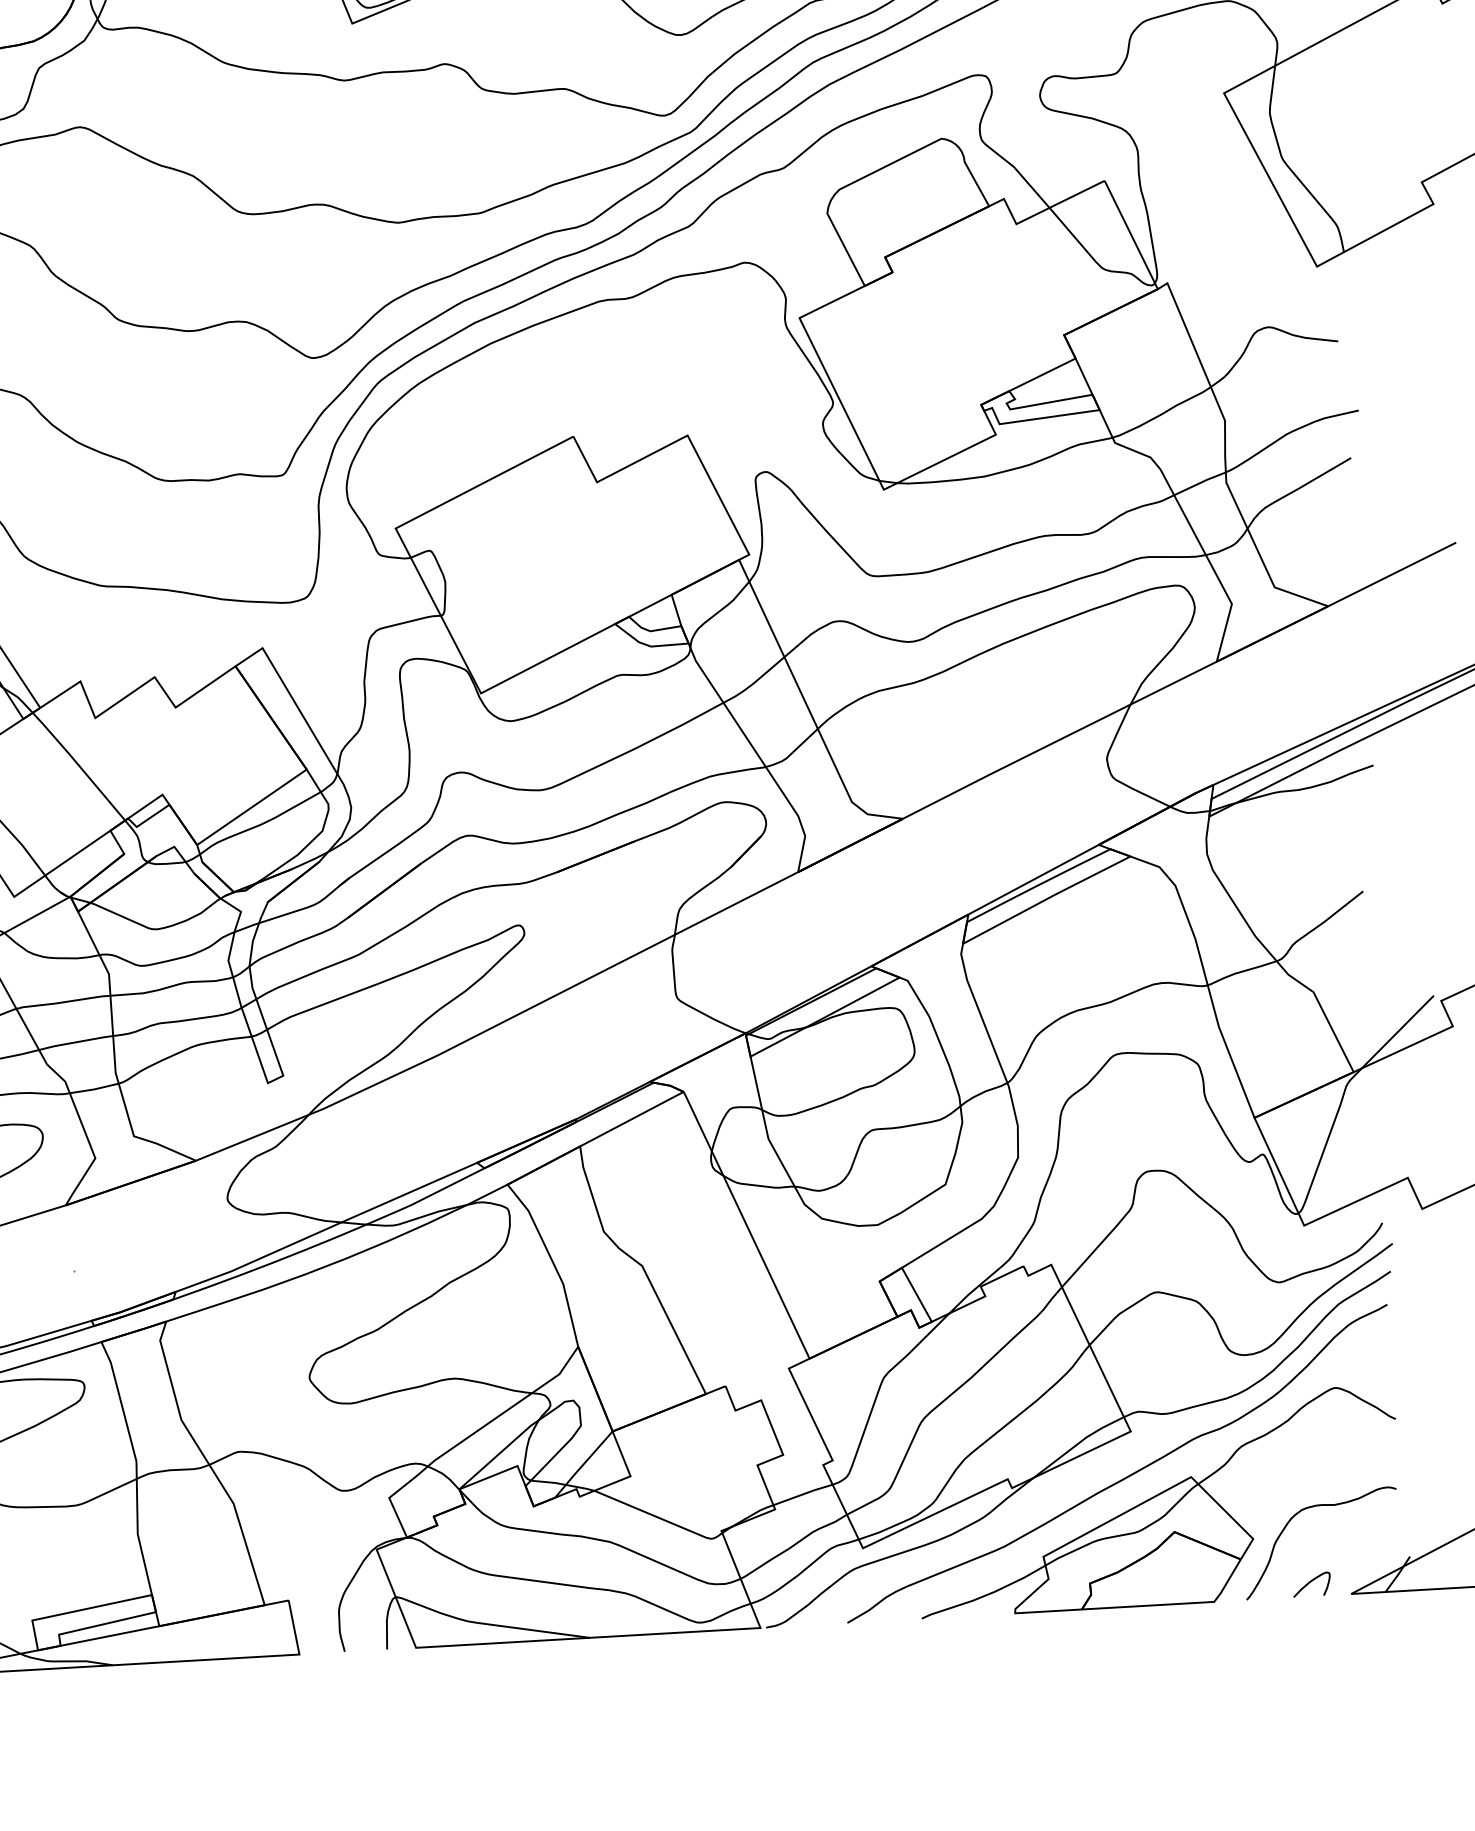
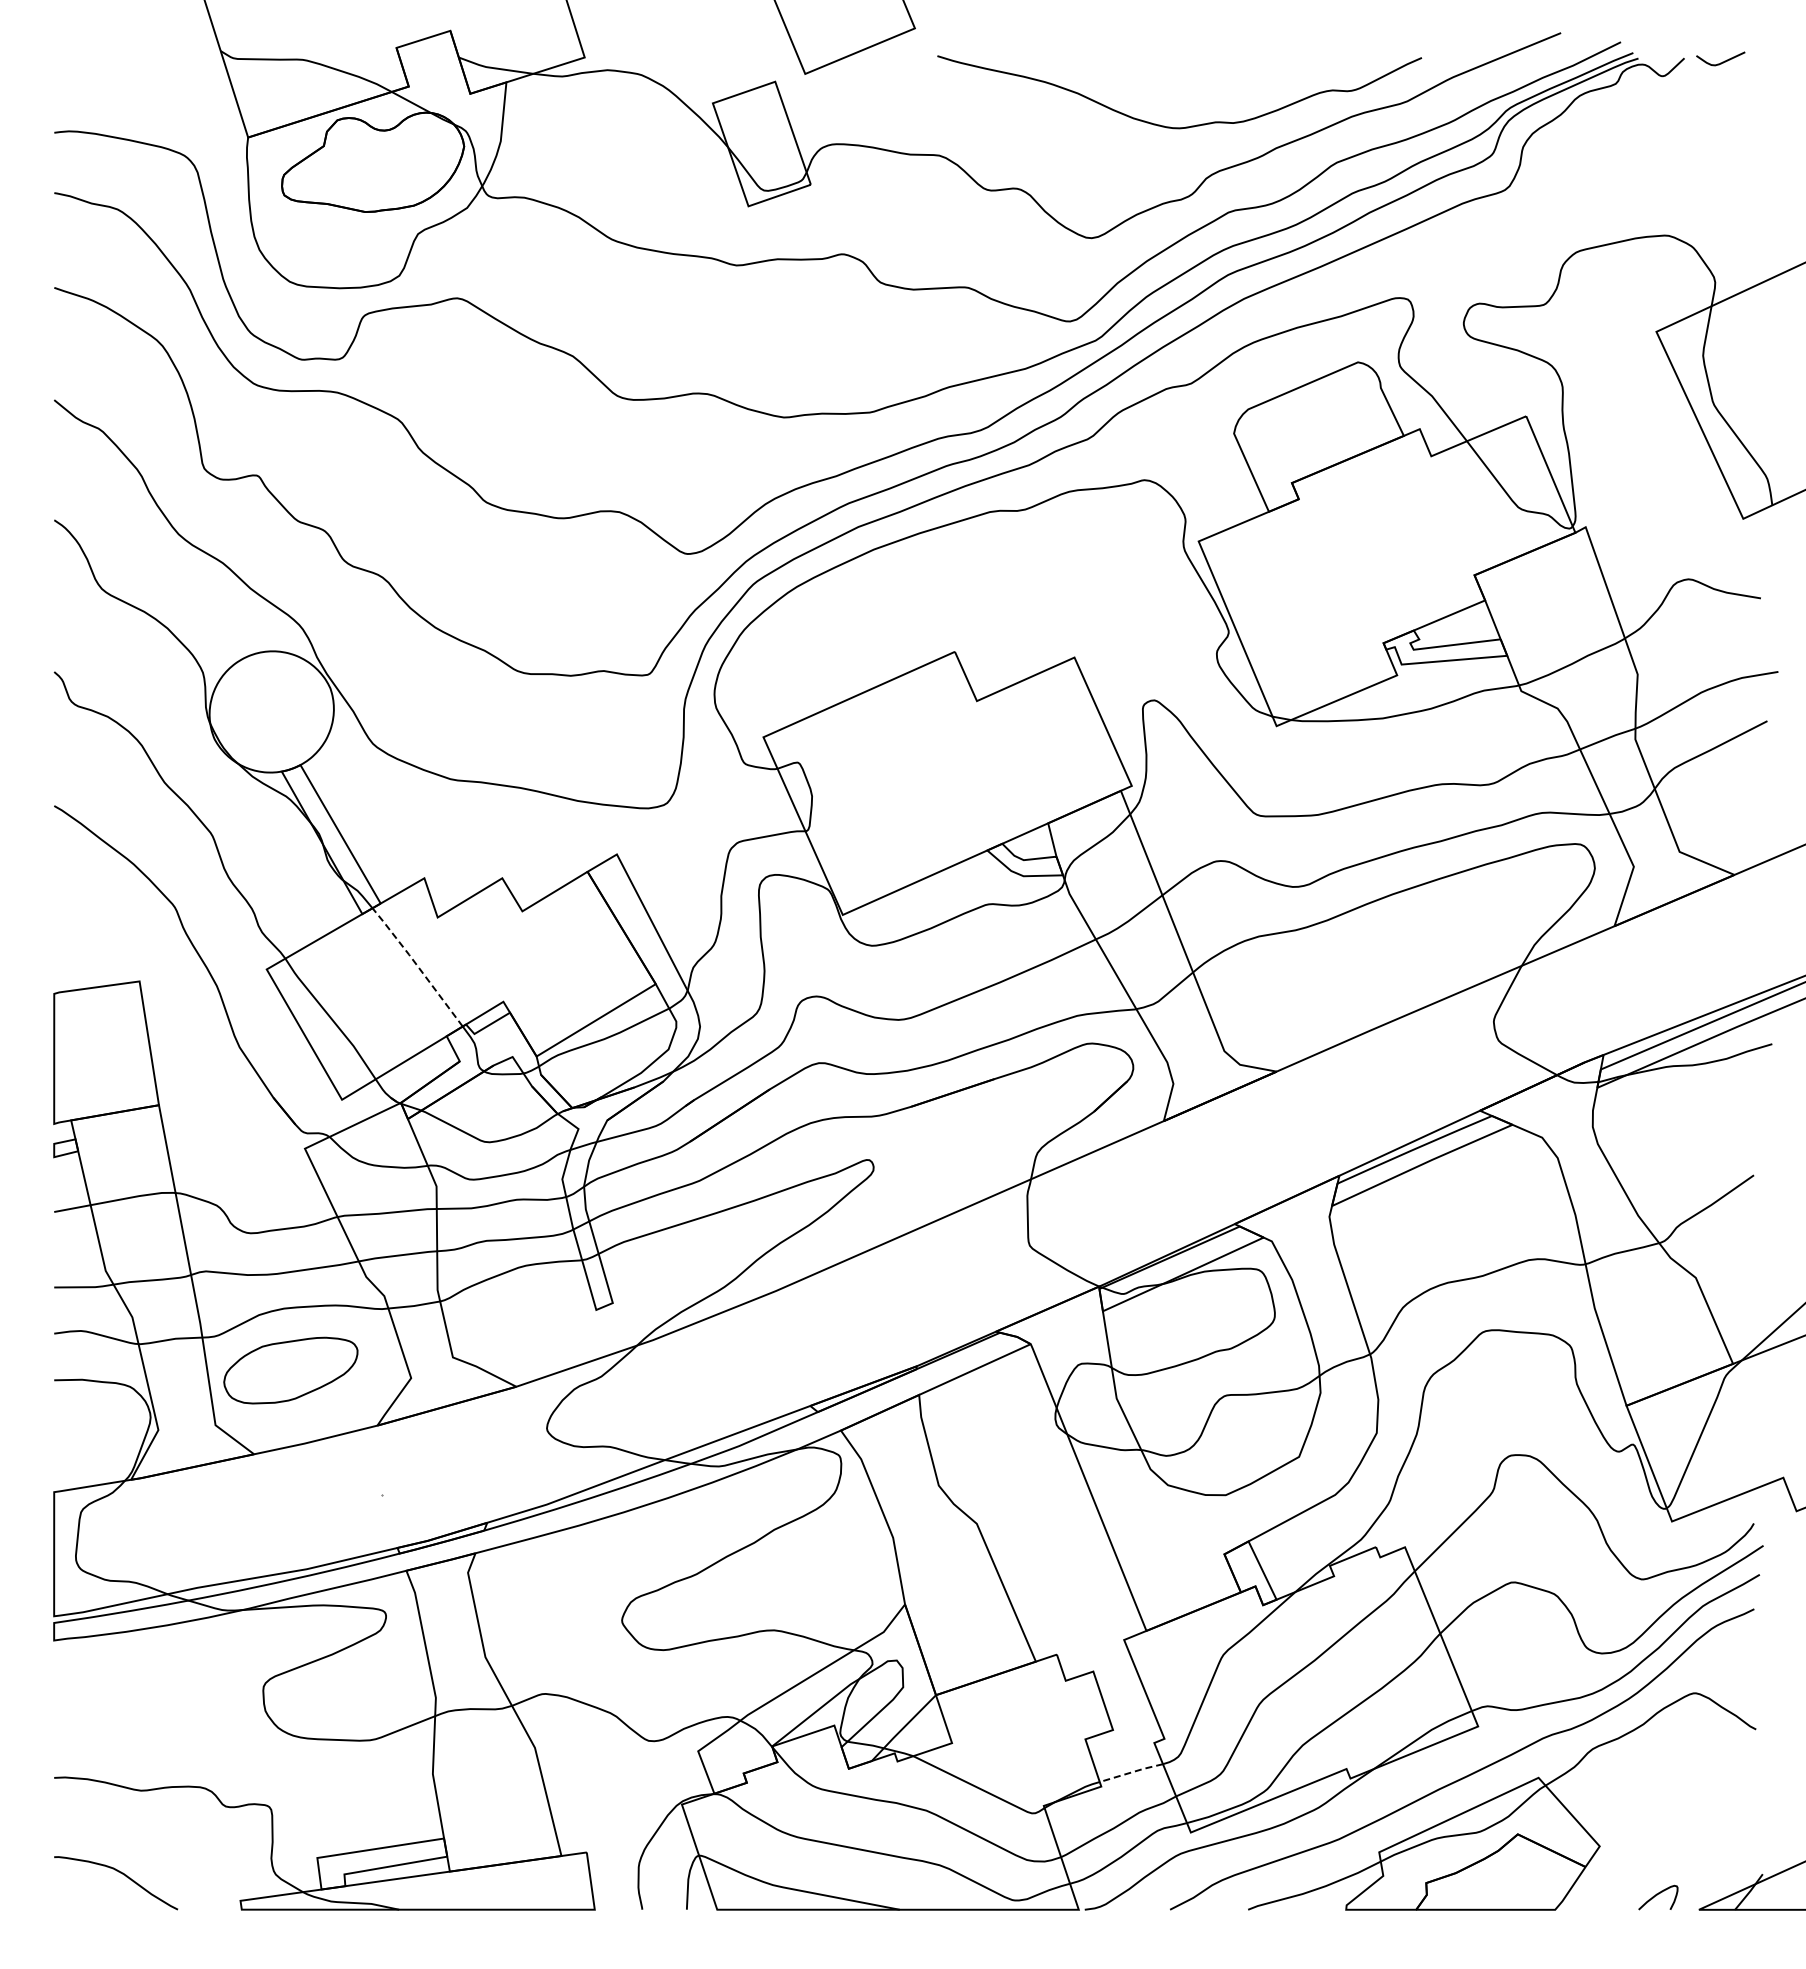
line: (78, 764) -> (417, 965), solid -> dashed
line: (803, 1494) -> (1131, 1772), solid -> dashed
curve: (1311, 1508) -> (1662, 1817), removed

